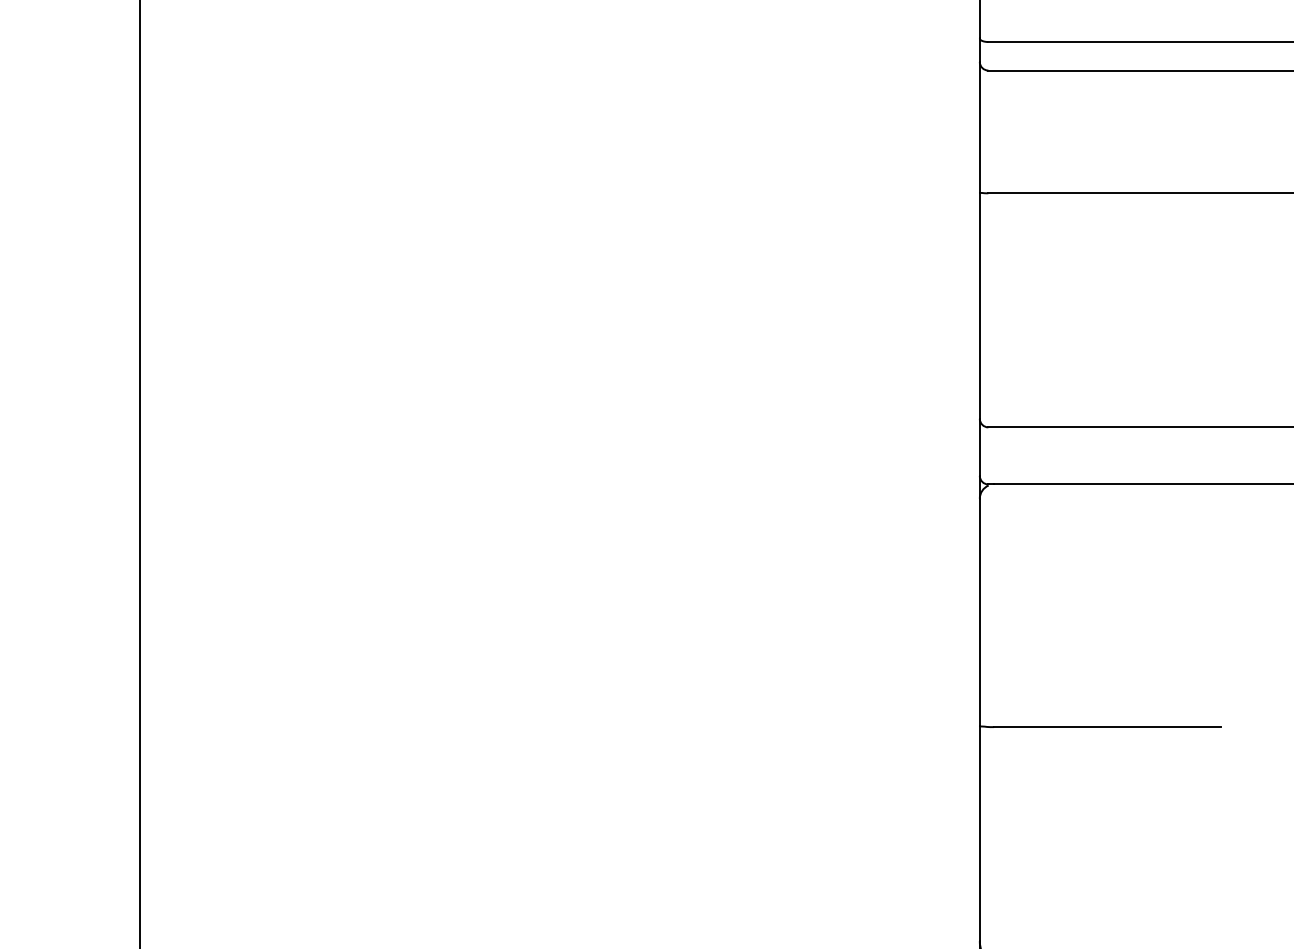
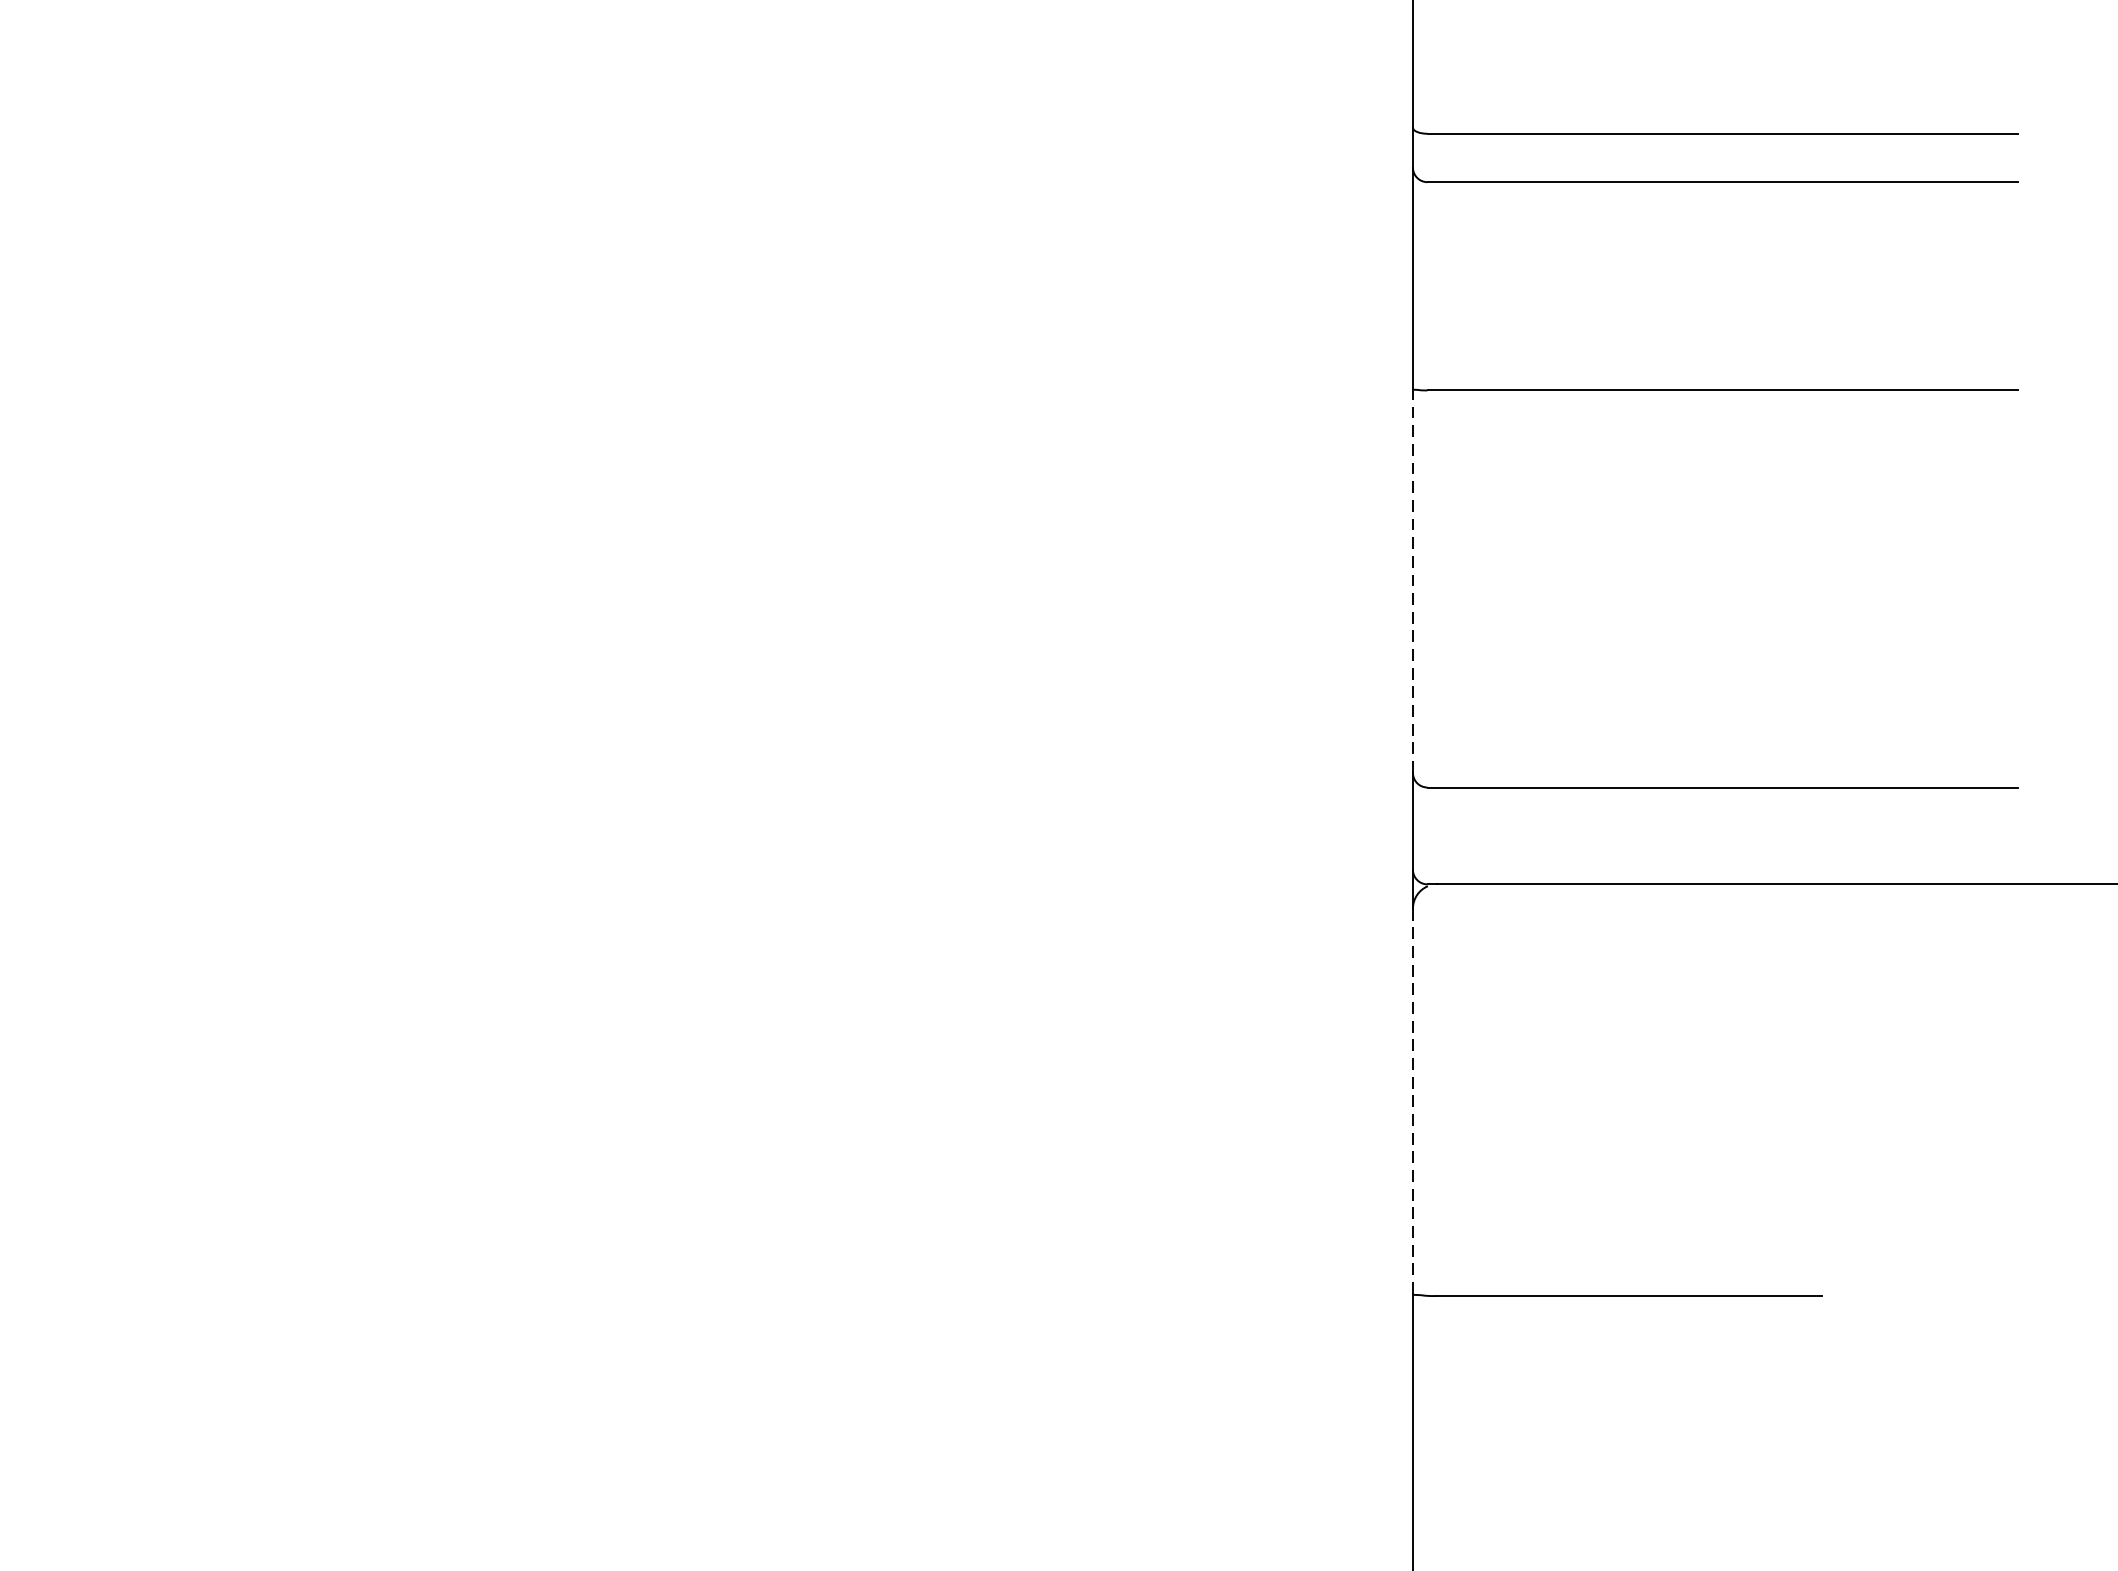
line: (979, 305) -> (1412, 580), solid -> dashed
line: (979, 612) -> (1412, 1101), solid -> dashed

